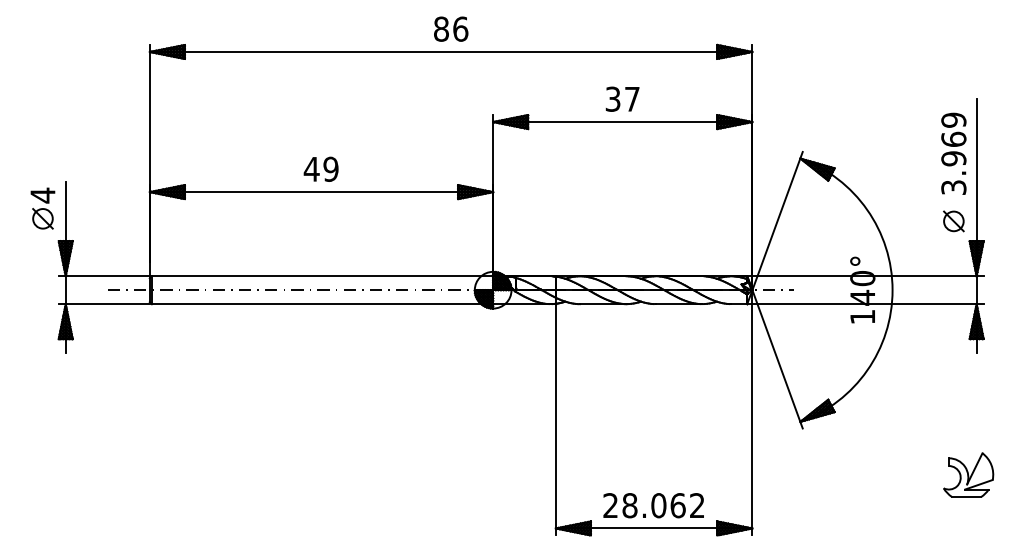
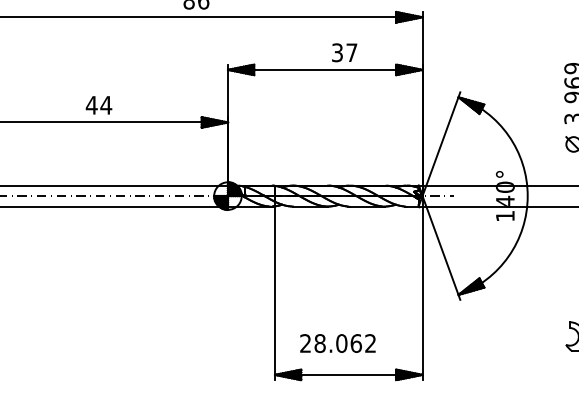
text: (622, 98) -> (344, 52), moved
text: (330, 168) -> (105, 104), 49 -> 44
text: (653, 505) -> (337, 343), moved

